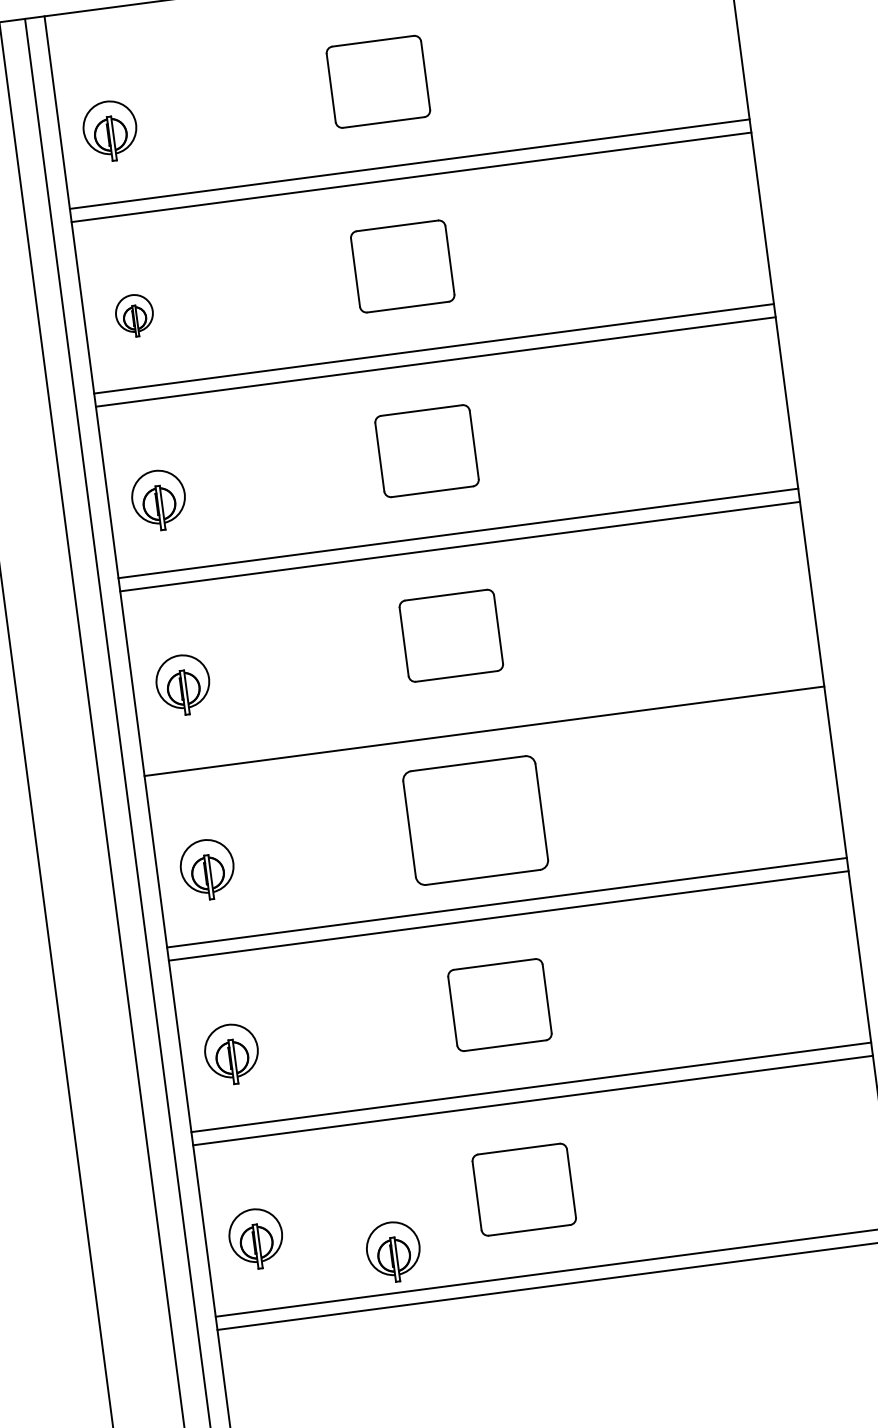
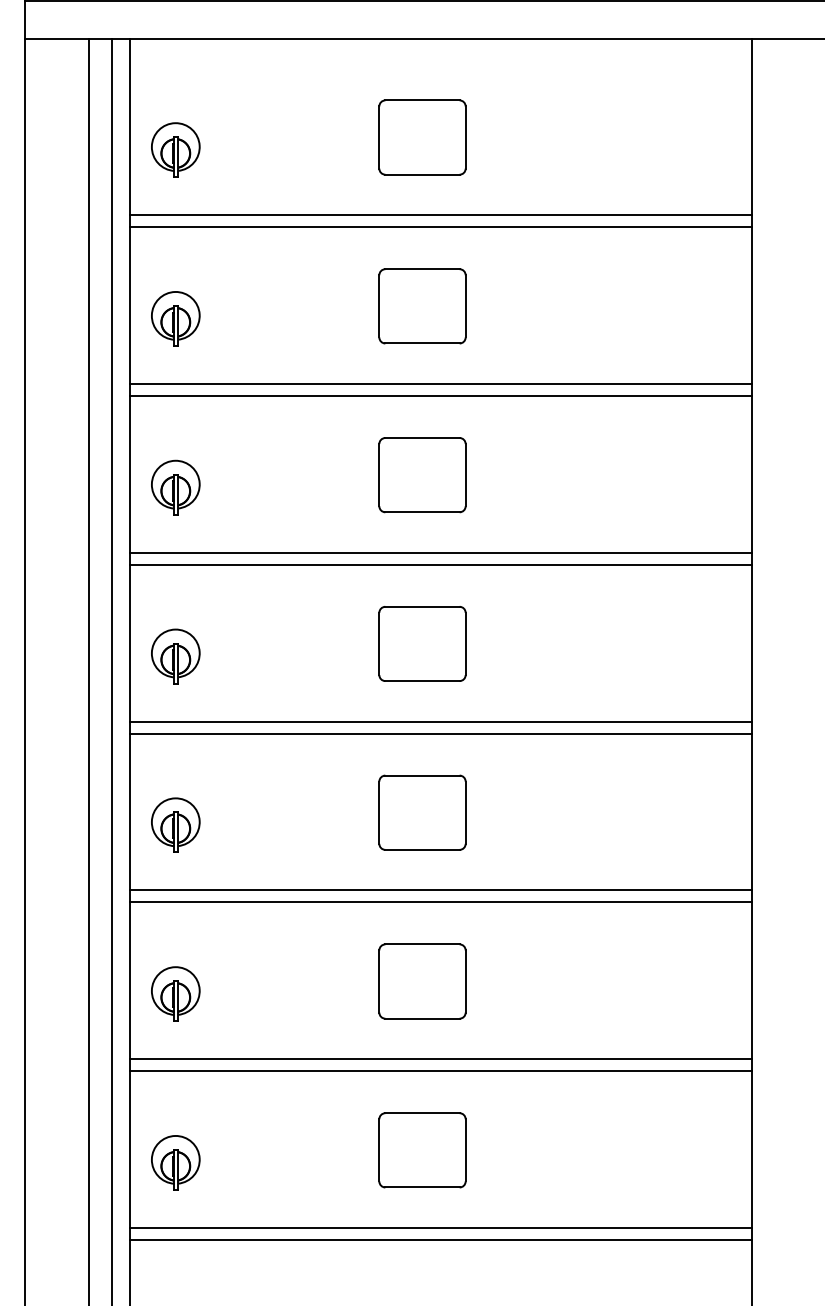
part: (134, 315) -> (175, 318), size x1.43
line: (482, 718) -> (440, 721), added
part: (475, 820) -> (422, 812), size x0.71
part: (393, 1251) -> (297, 1190), removed

